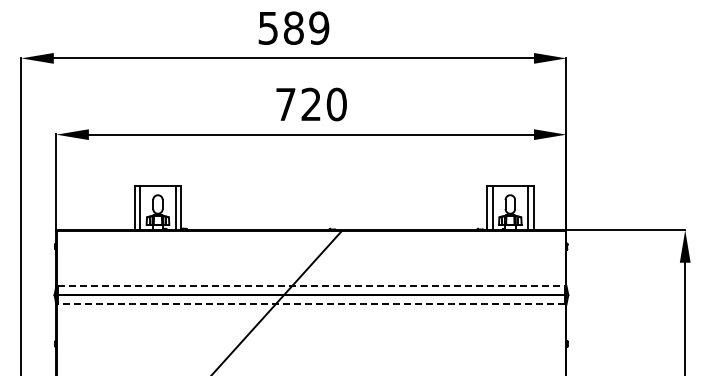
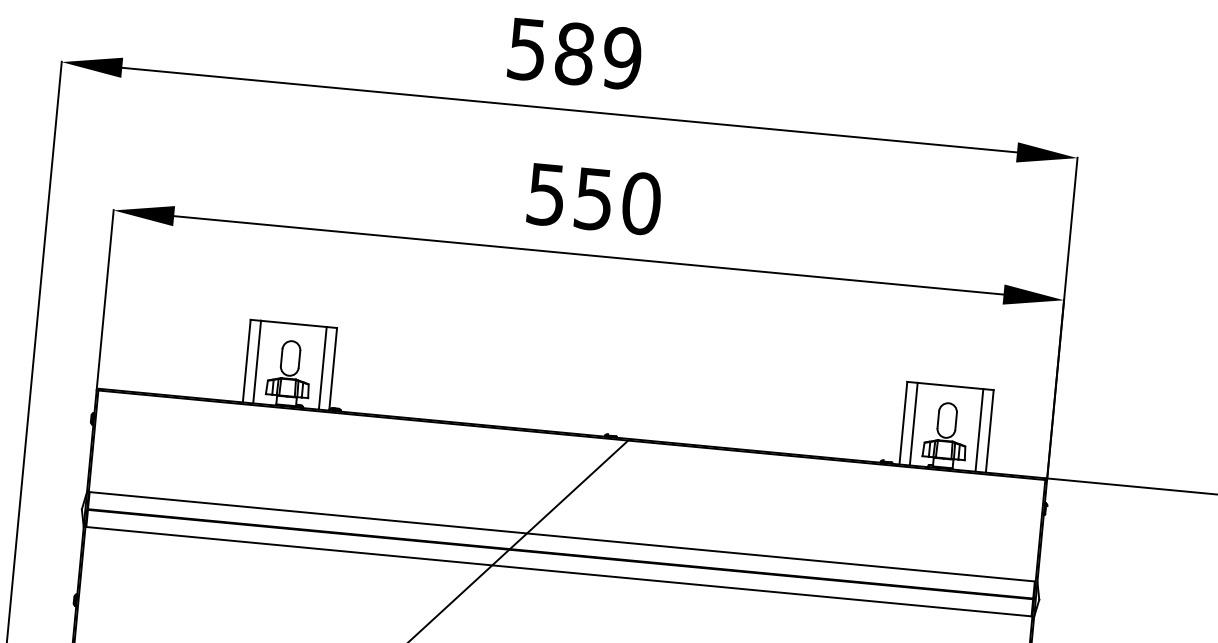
text: (298, 104) -> (570, 196), 720 -> 550
line: (311, 285) -> (562, 536), dashed -> solid
line: (311, 304) -> (559, 571), dashed -> solid

